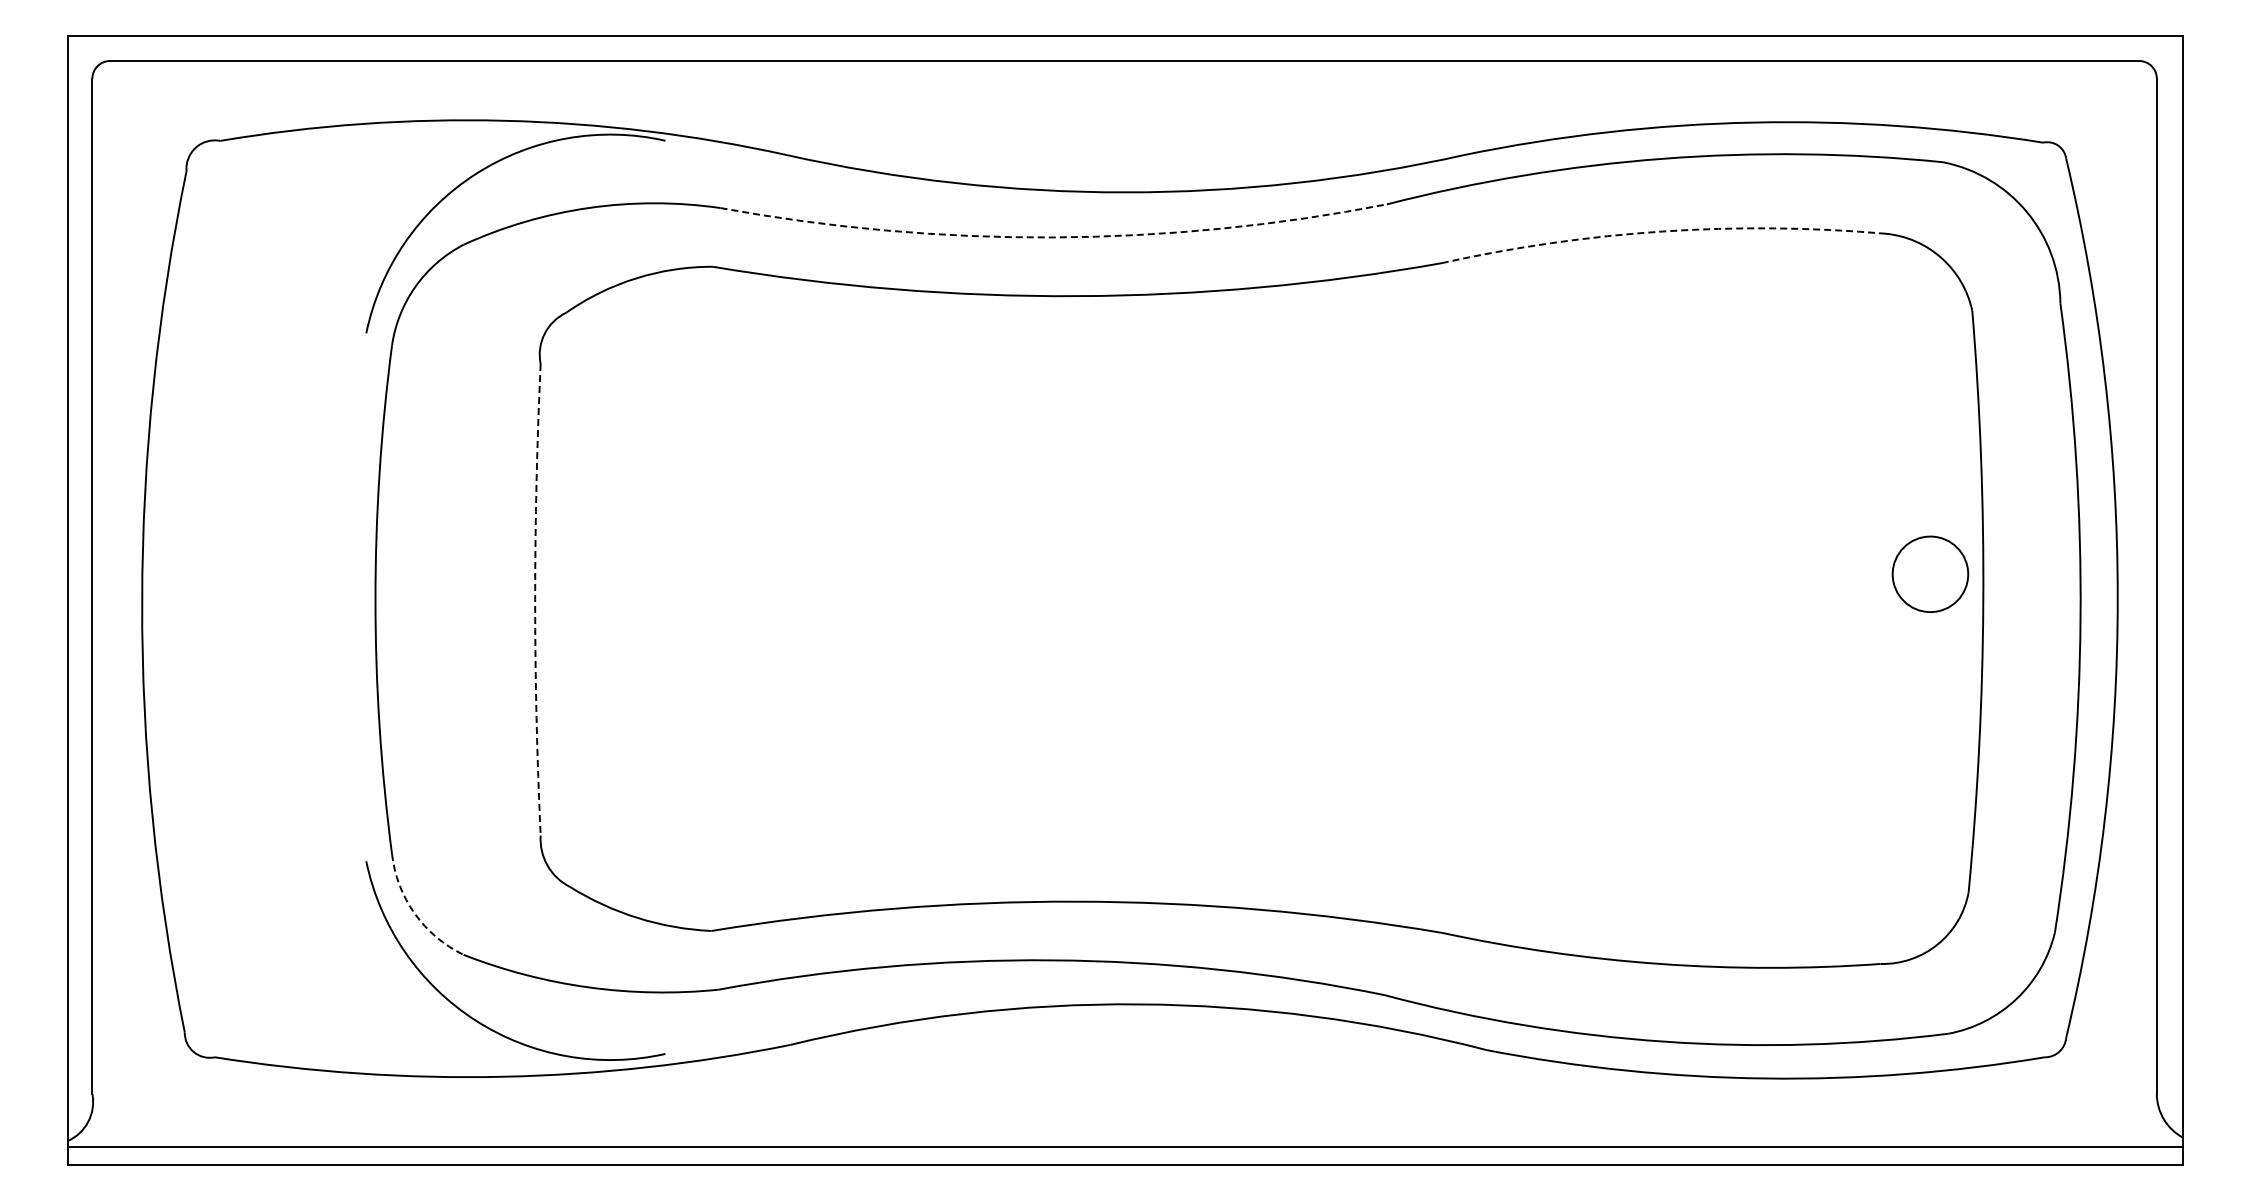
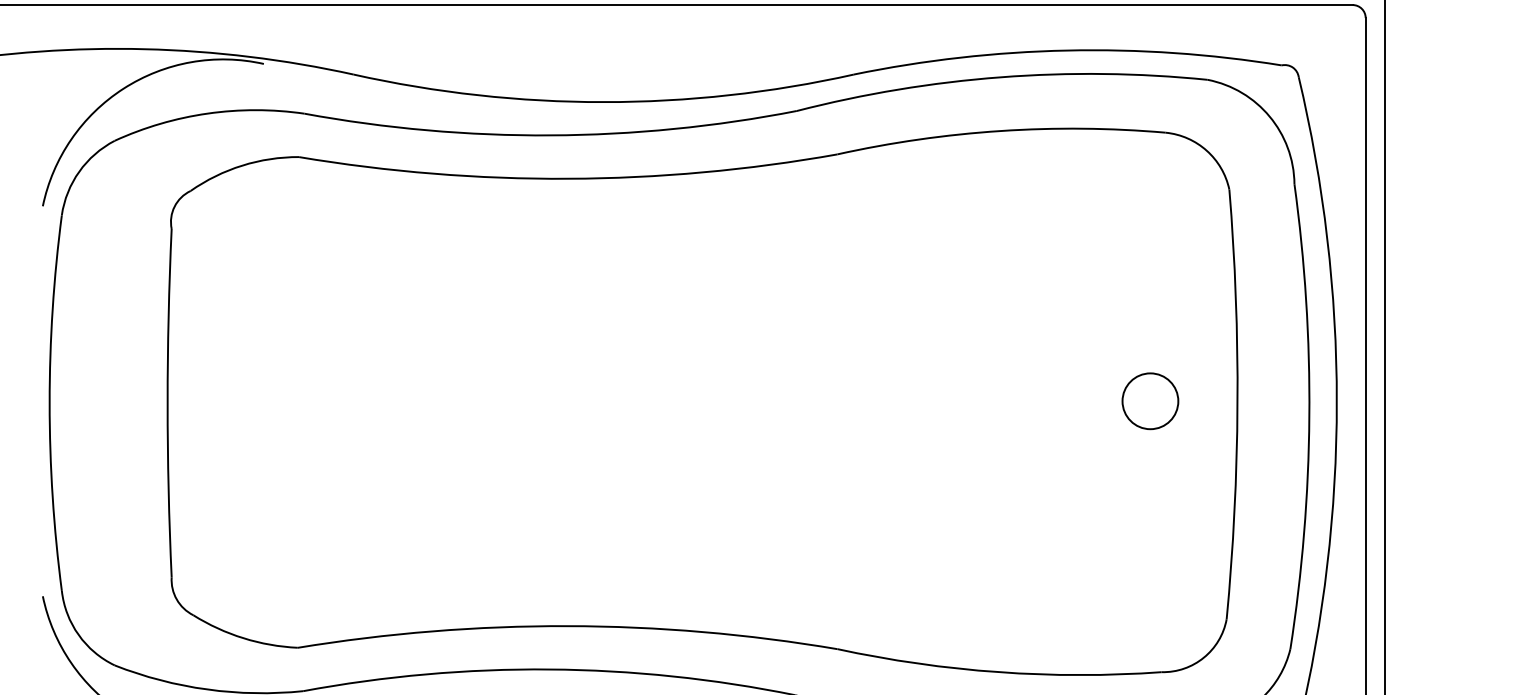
arc: (1662, 231) -> (1000, 131), dashed -> solid
arc: (1053, 237) -> (550, 135), dashed -> solid
circle: (1930, 573) -> (1150, 400), moved
arc: (535, 599) -> (167, 402), dashed -> solid
arc: (414, 913) -> (78, 634), dashed -> solid

